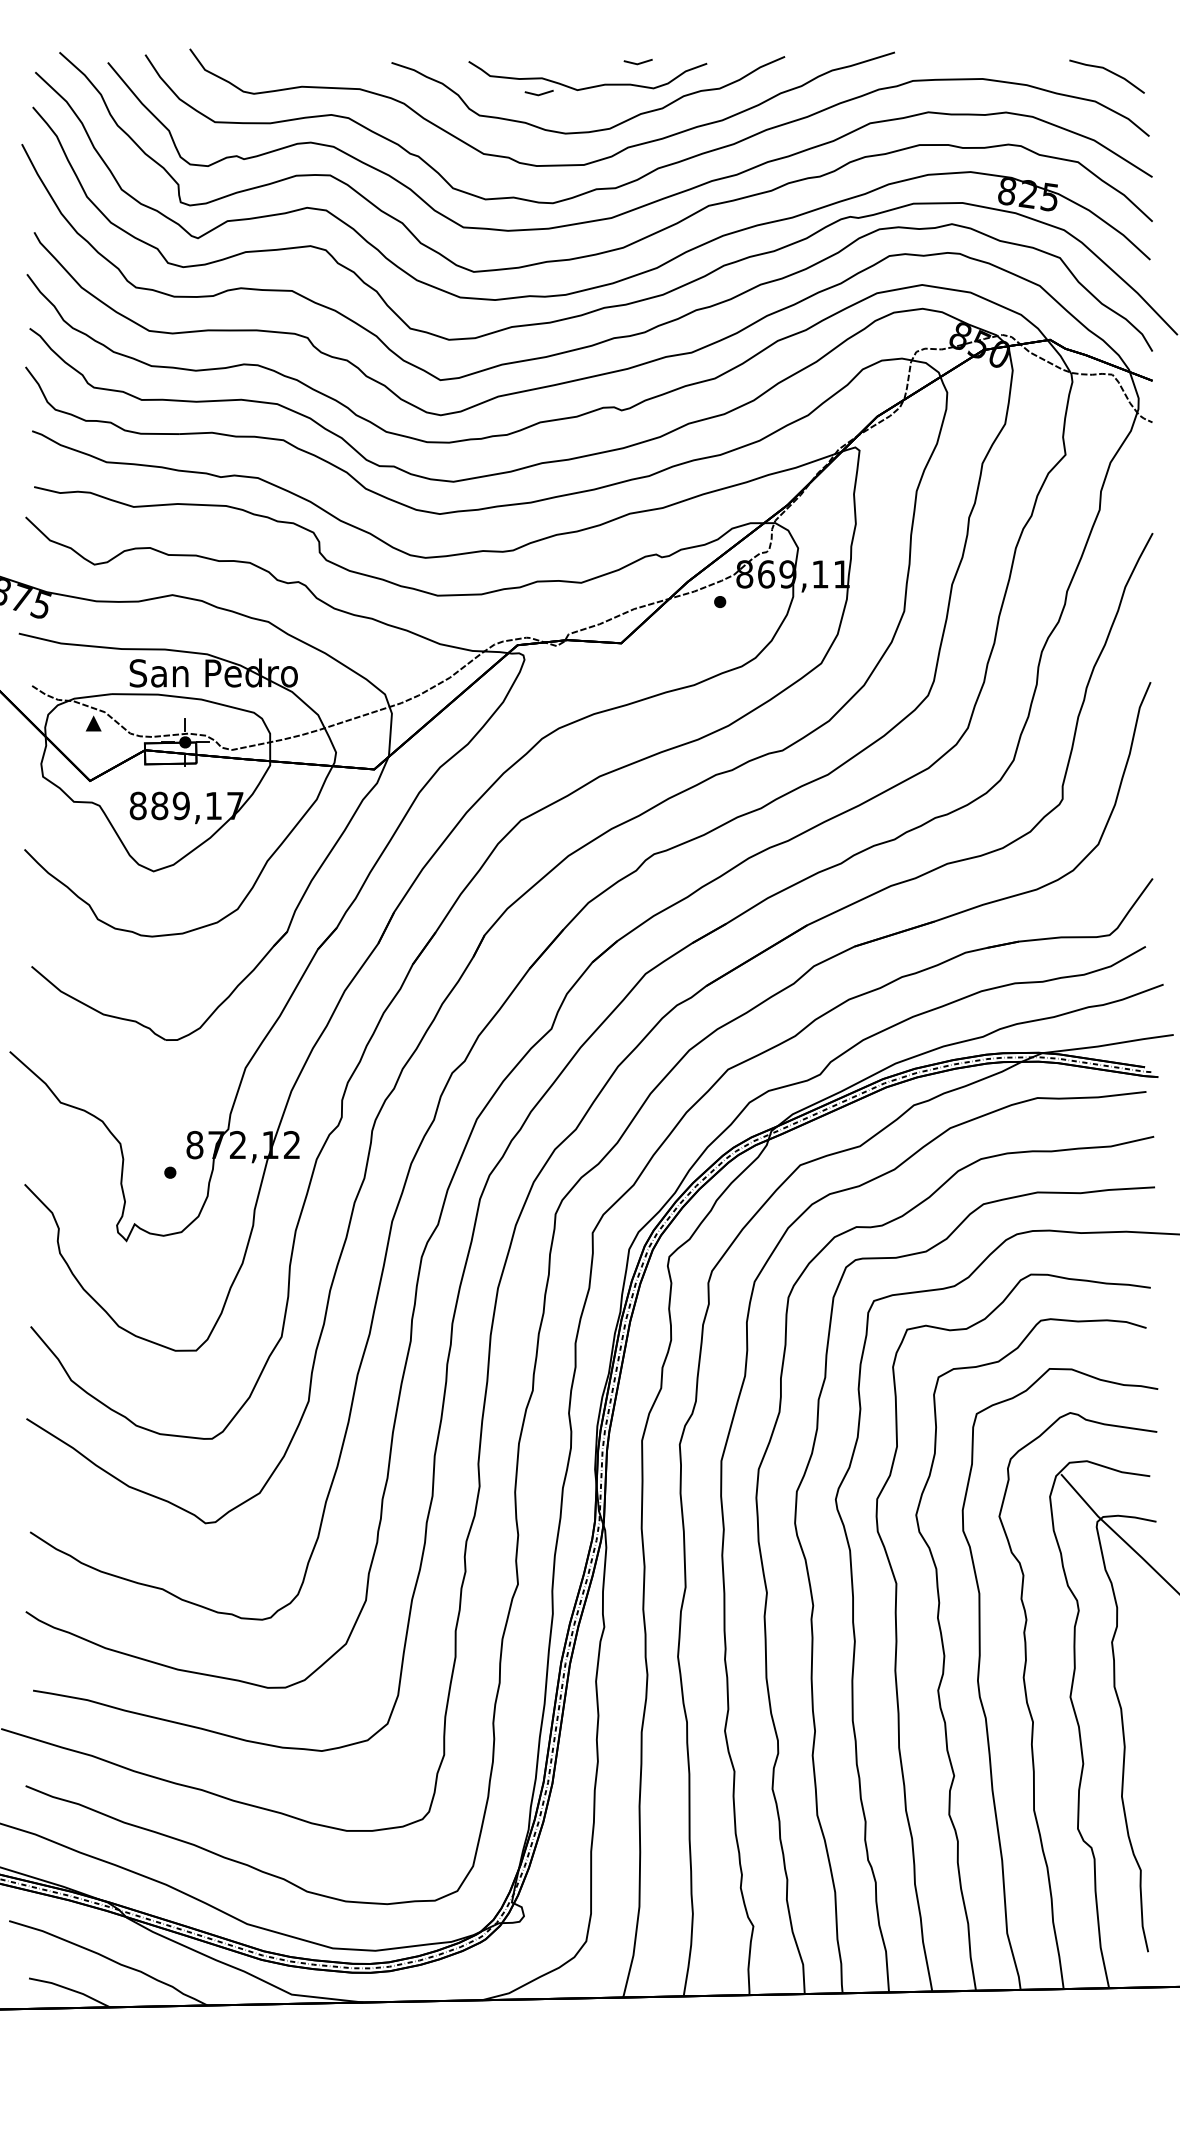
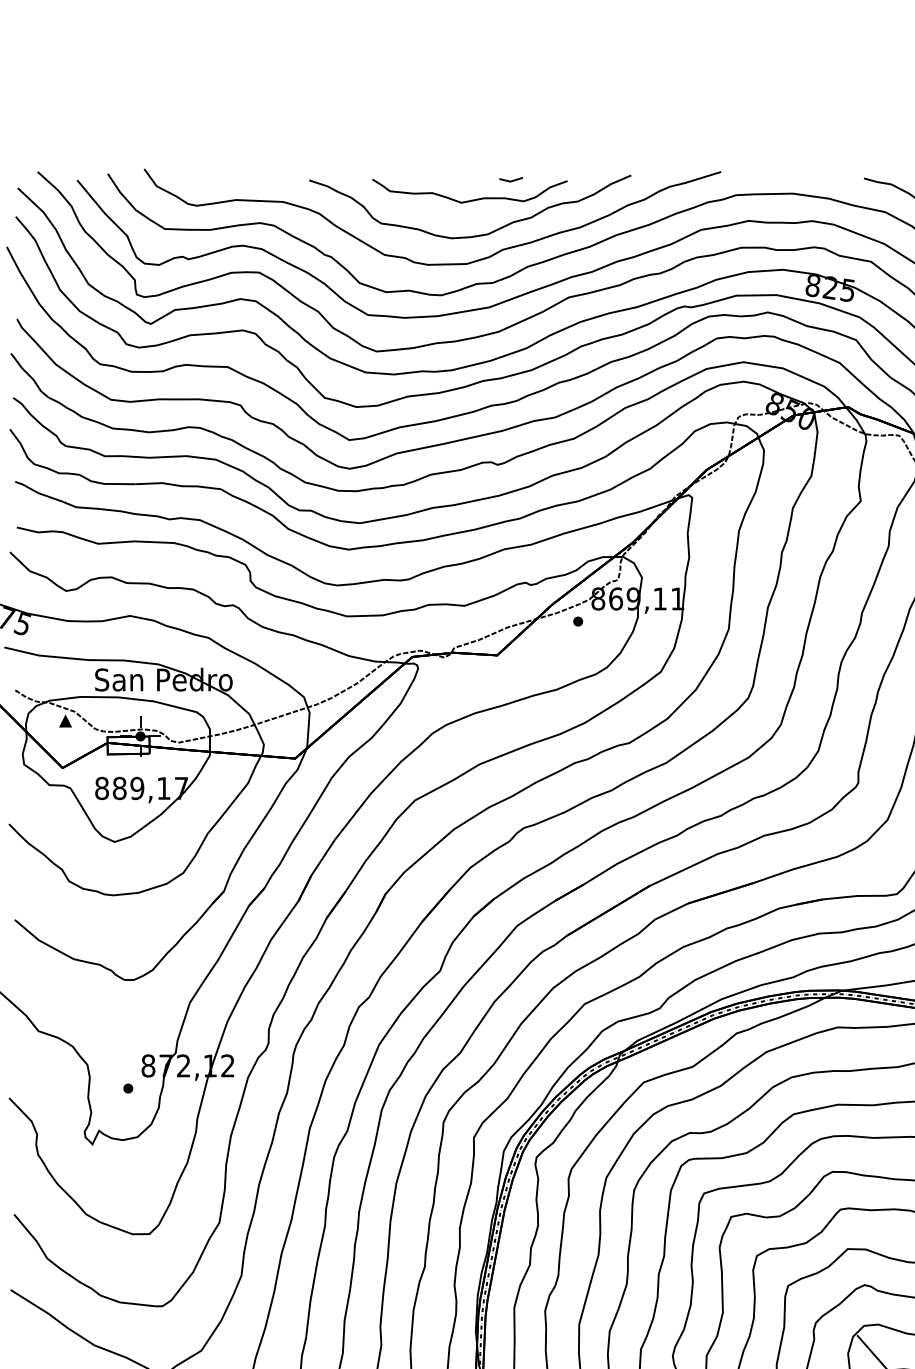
line: (538, 94) -> (429, 206), removed

